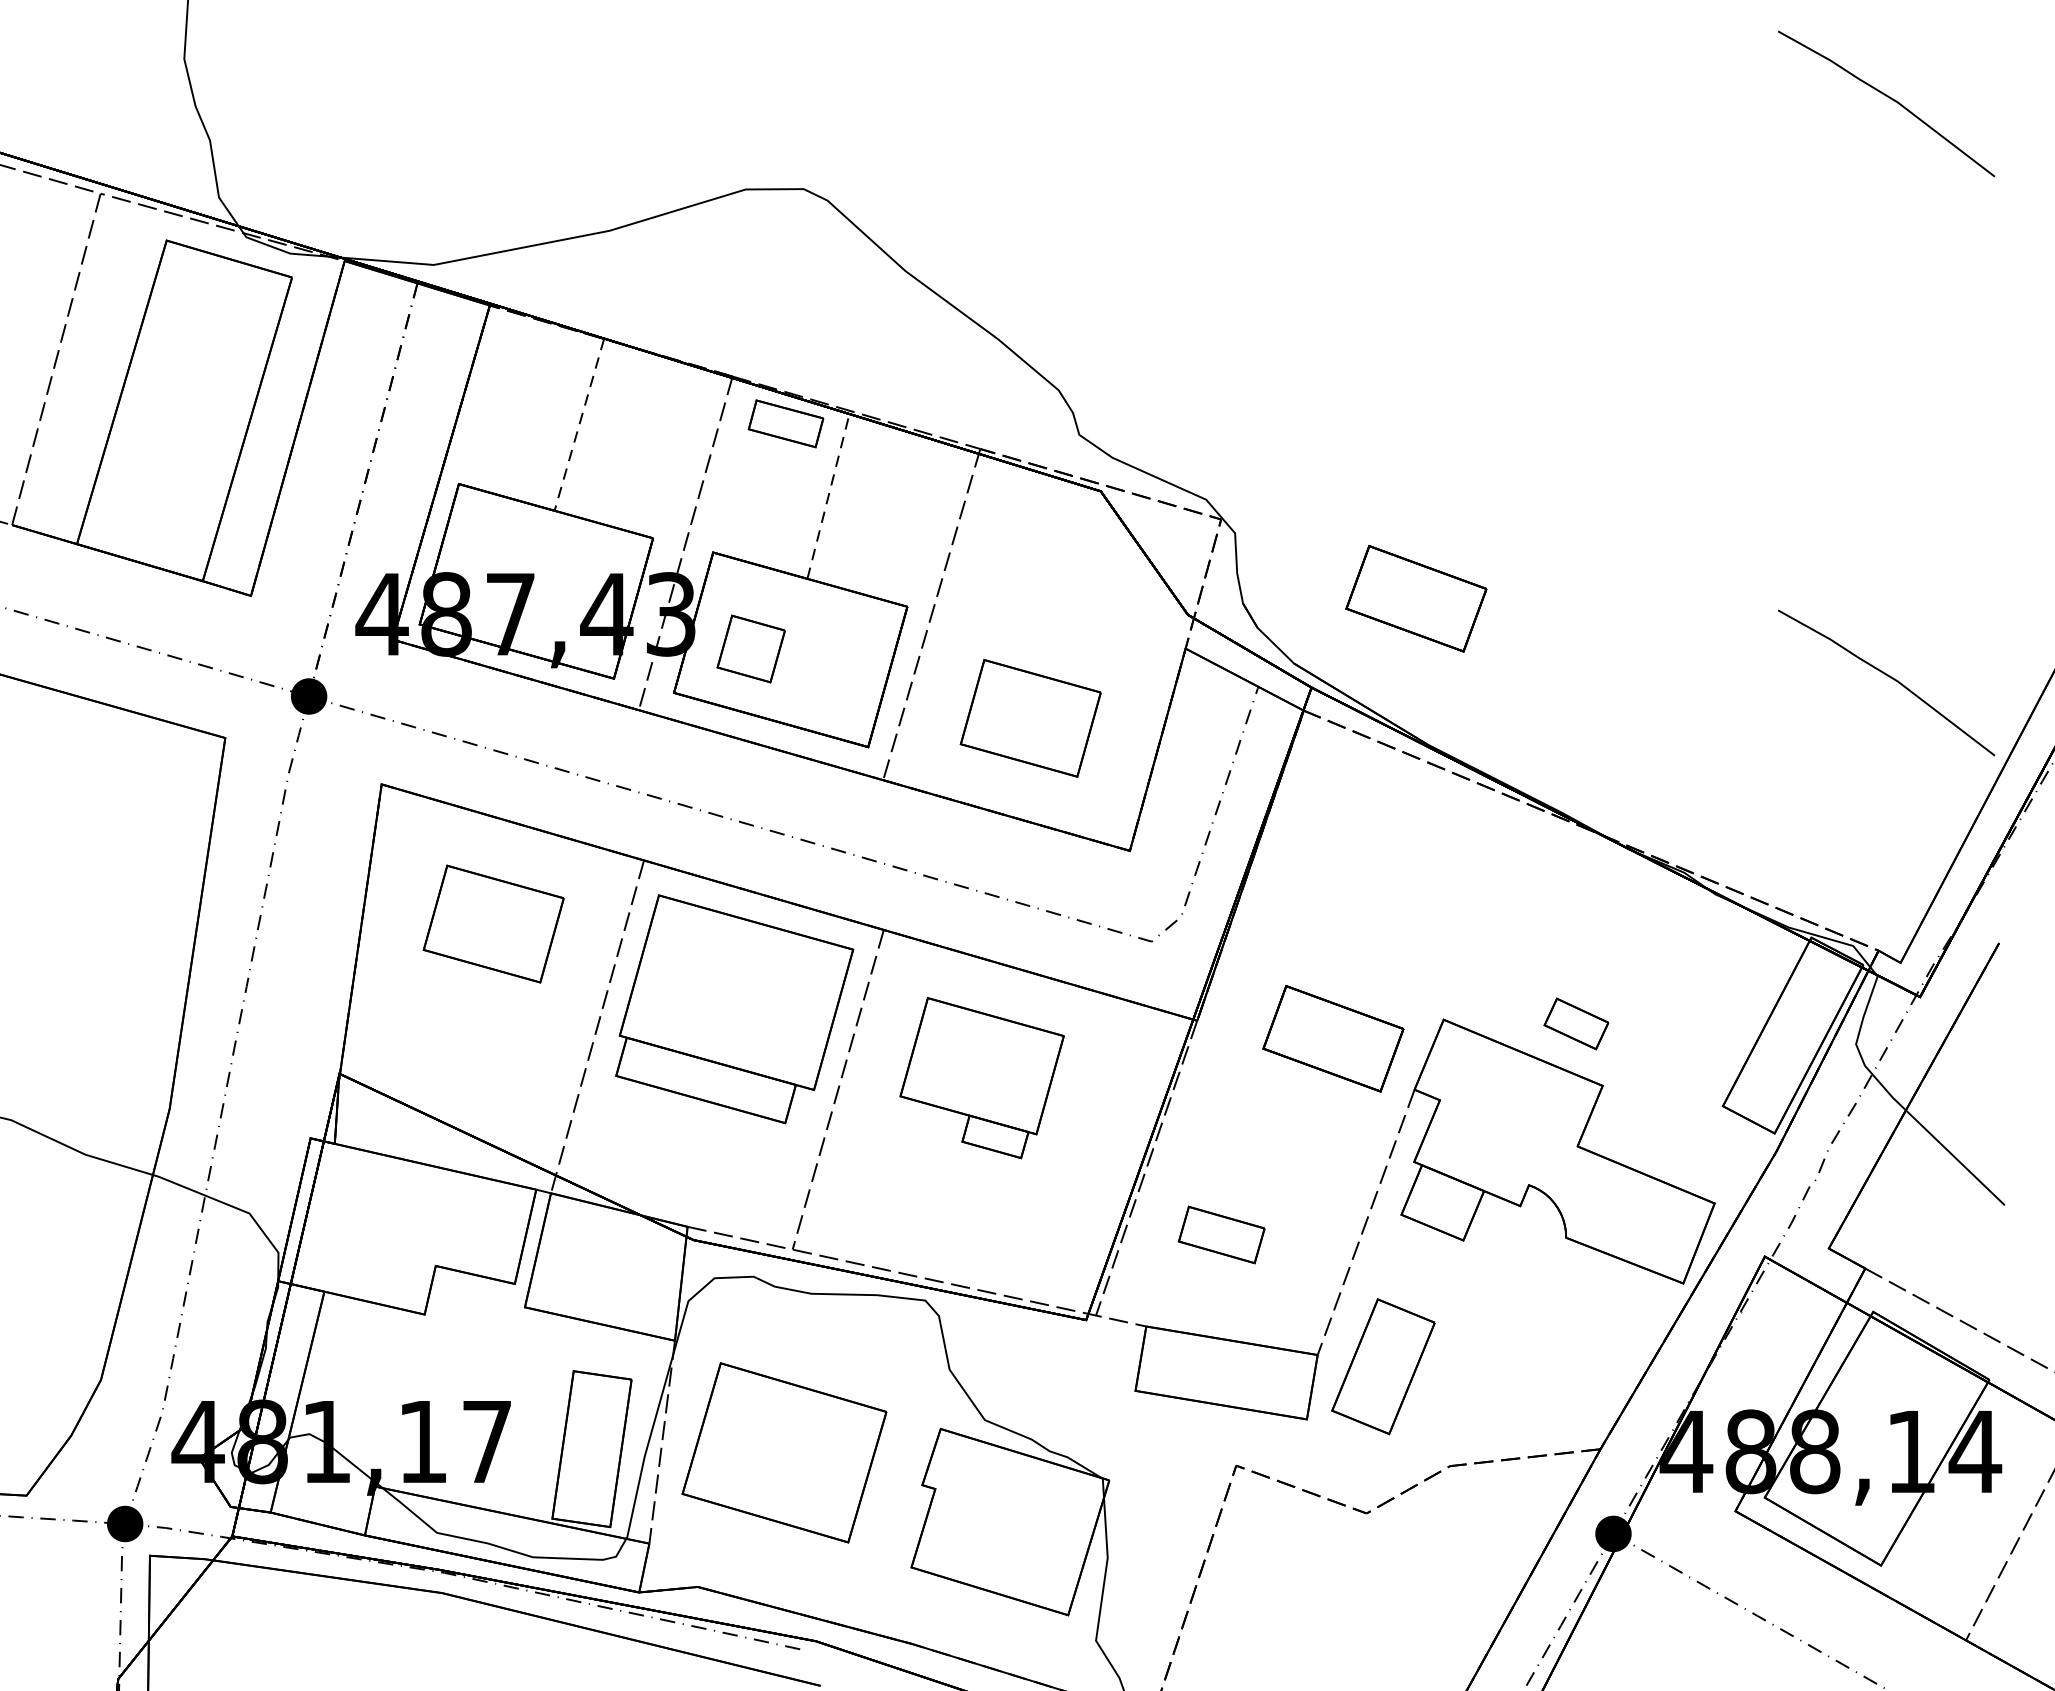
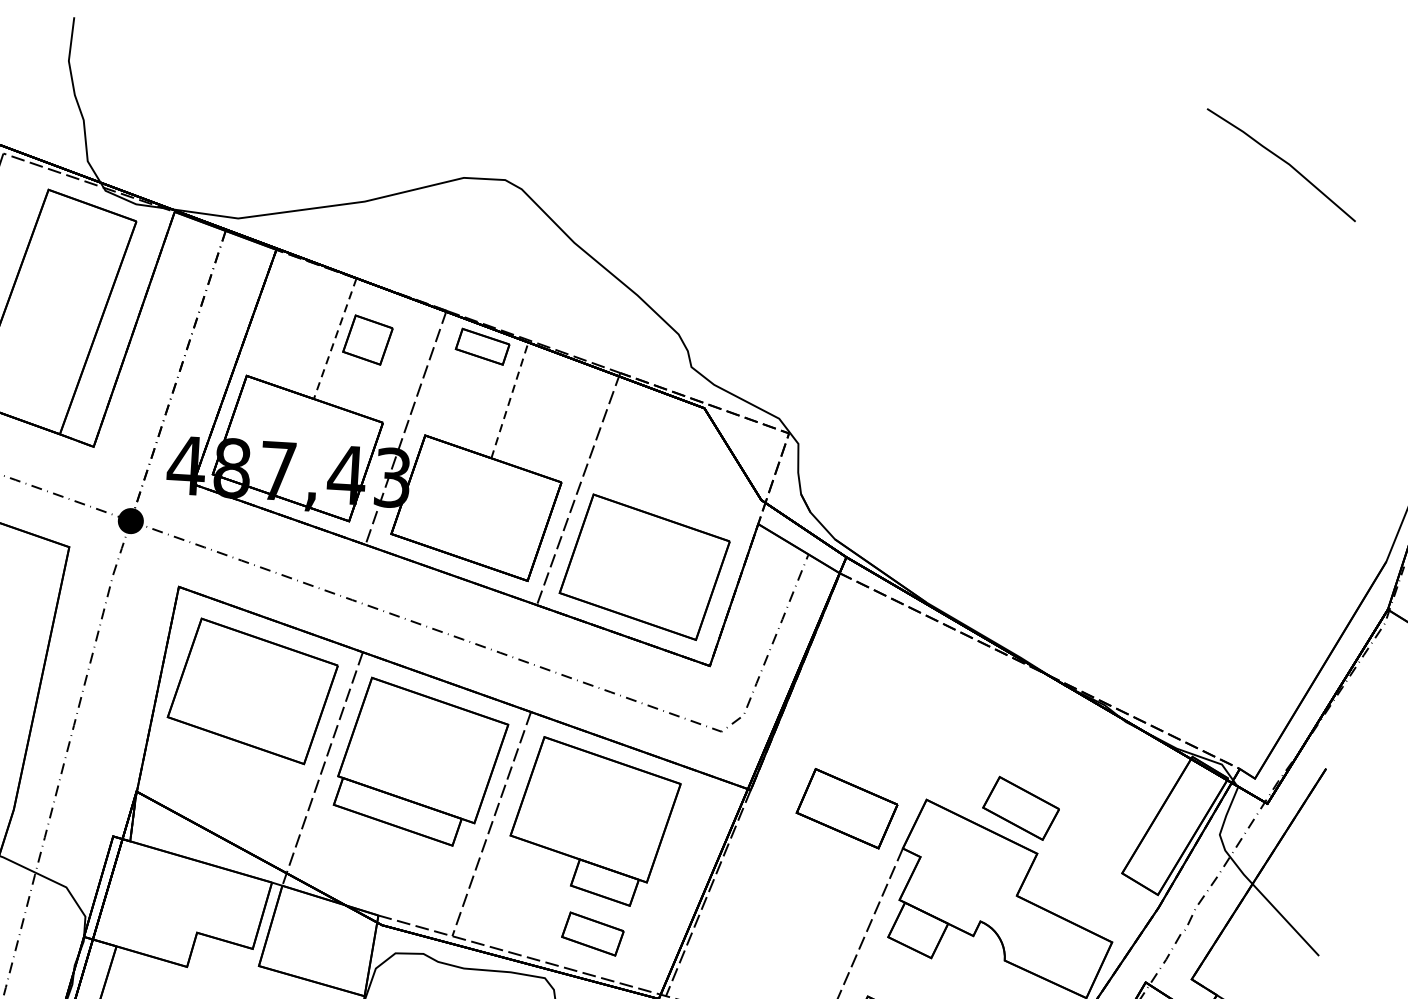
part: (1416, 598) -> (925, 498), removed
part: (750, 648) -> (367, 339), moved
line: (1890, 678) -> (1259, 575), removed
part: (1030, 718) -> (644, 567), size x1.67
part: (493, 923) -> (252, 690), size x1.67
part: (1576, 1023) -> (1021, 808), size x1.67
part: (981, 1077) -> (594, 821), size x1.43
part: (1221, 1234) -> (592, 933), moved

